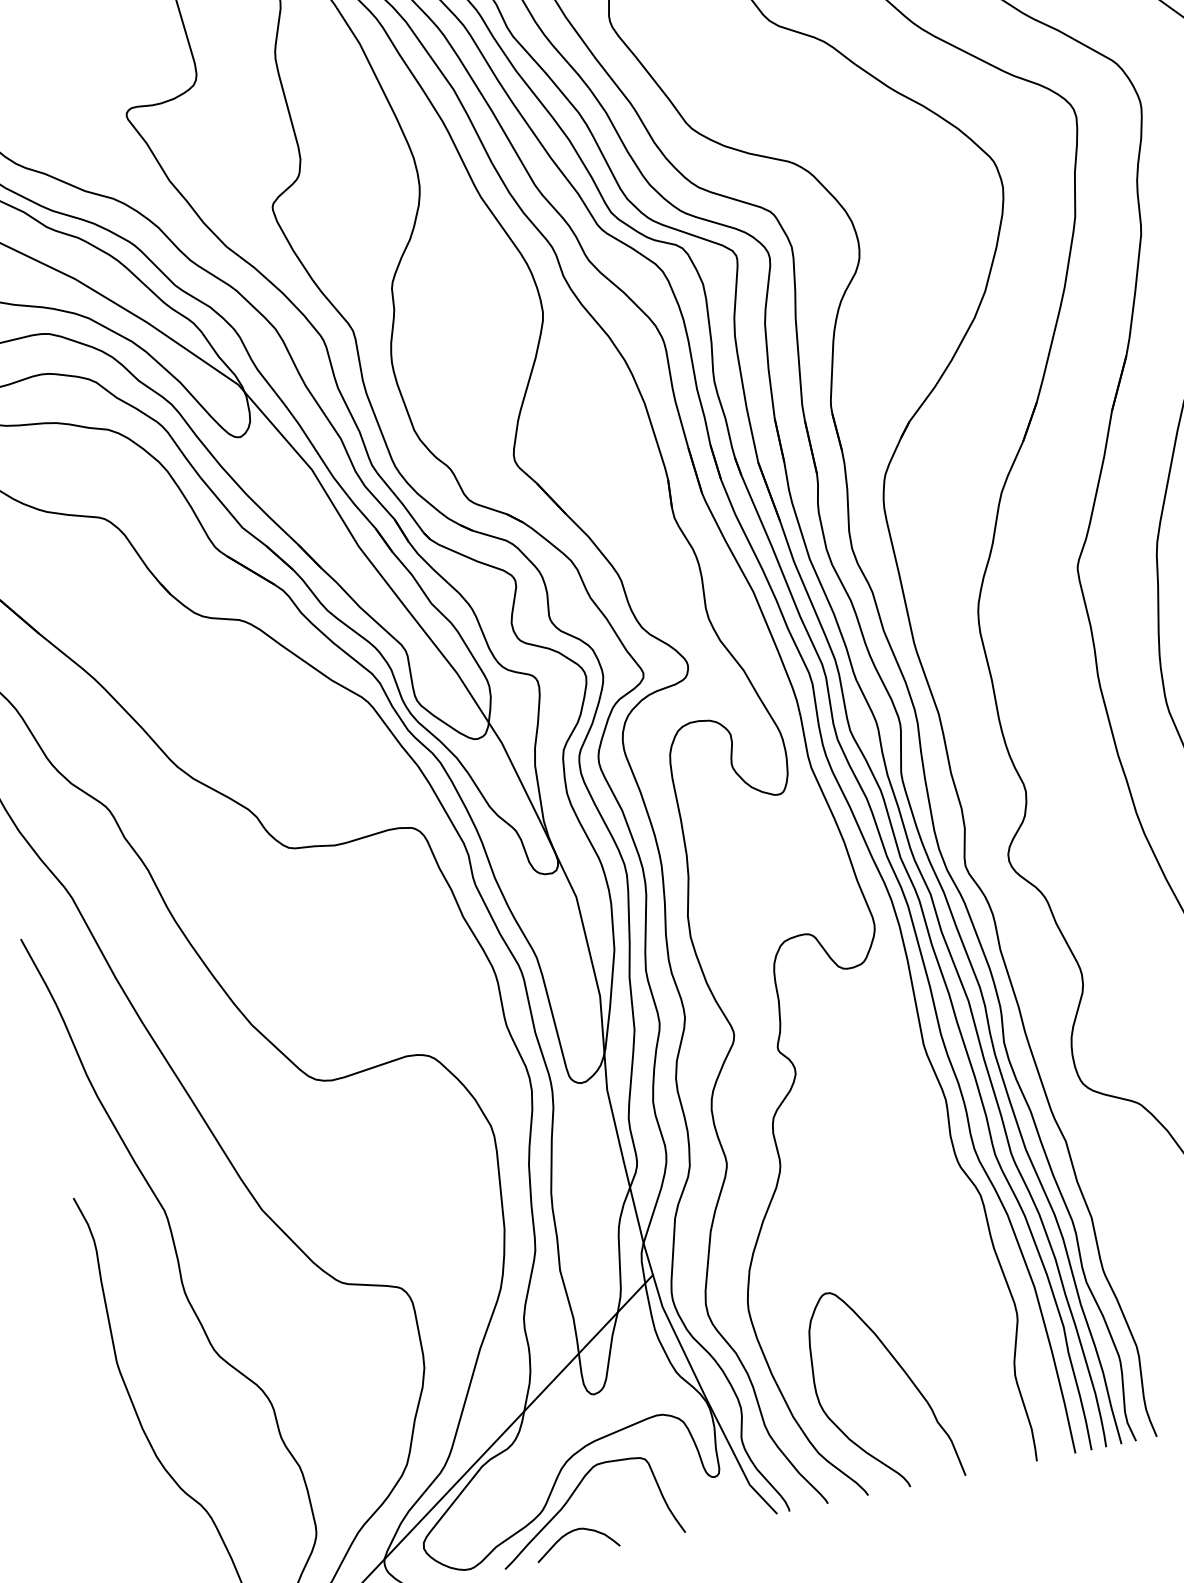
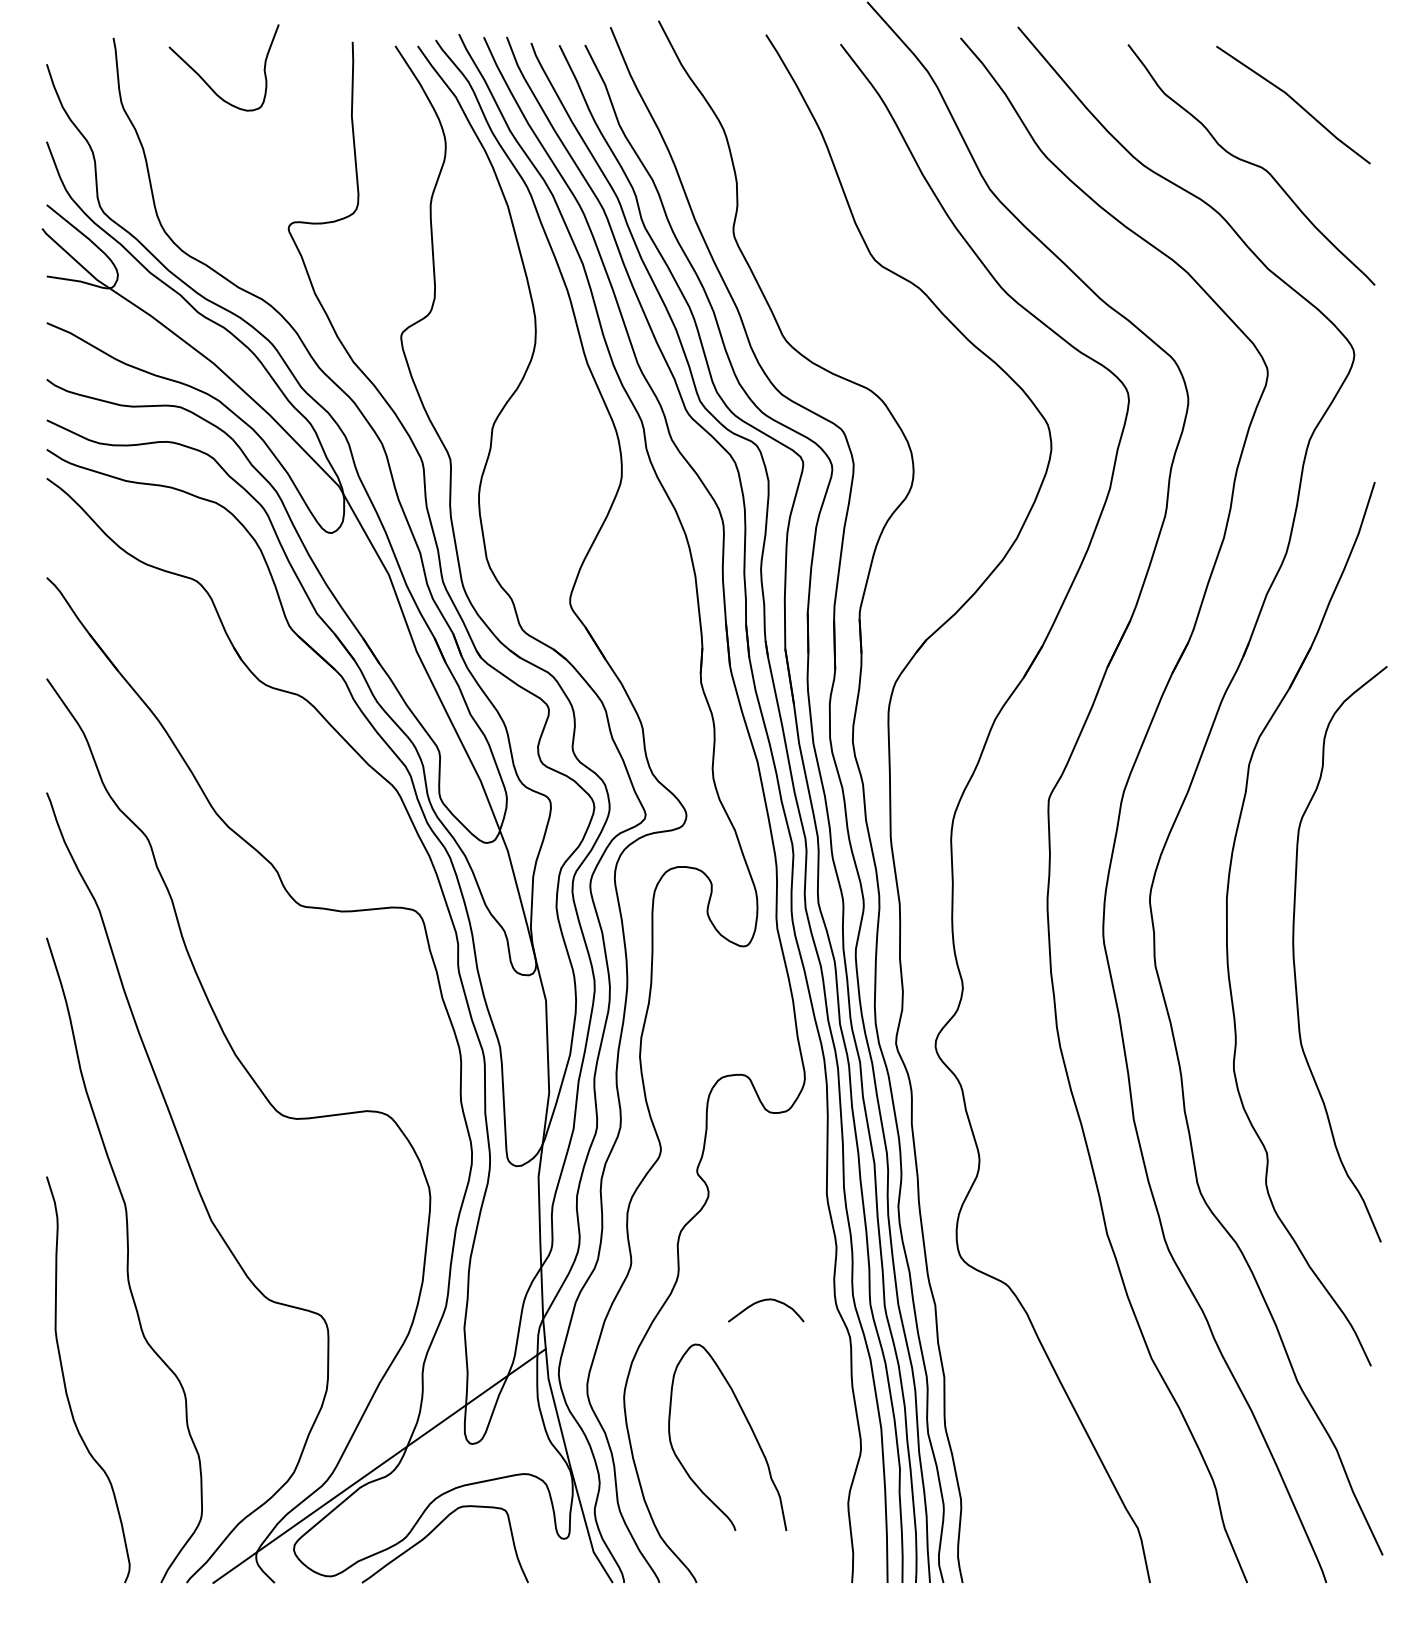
curve: (902, 1370) -> (749, 1426), moved
curve: (571, 1532) -> (763, 1301), moved

